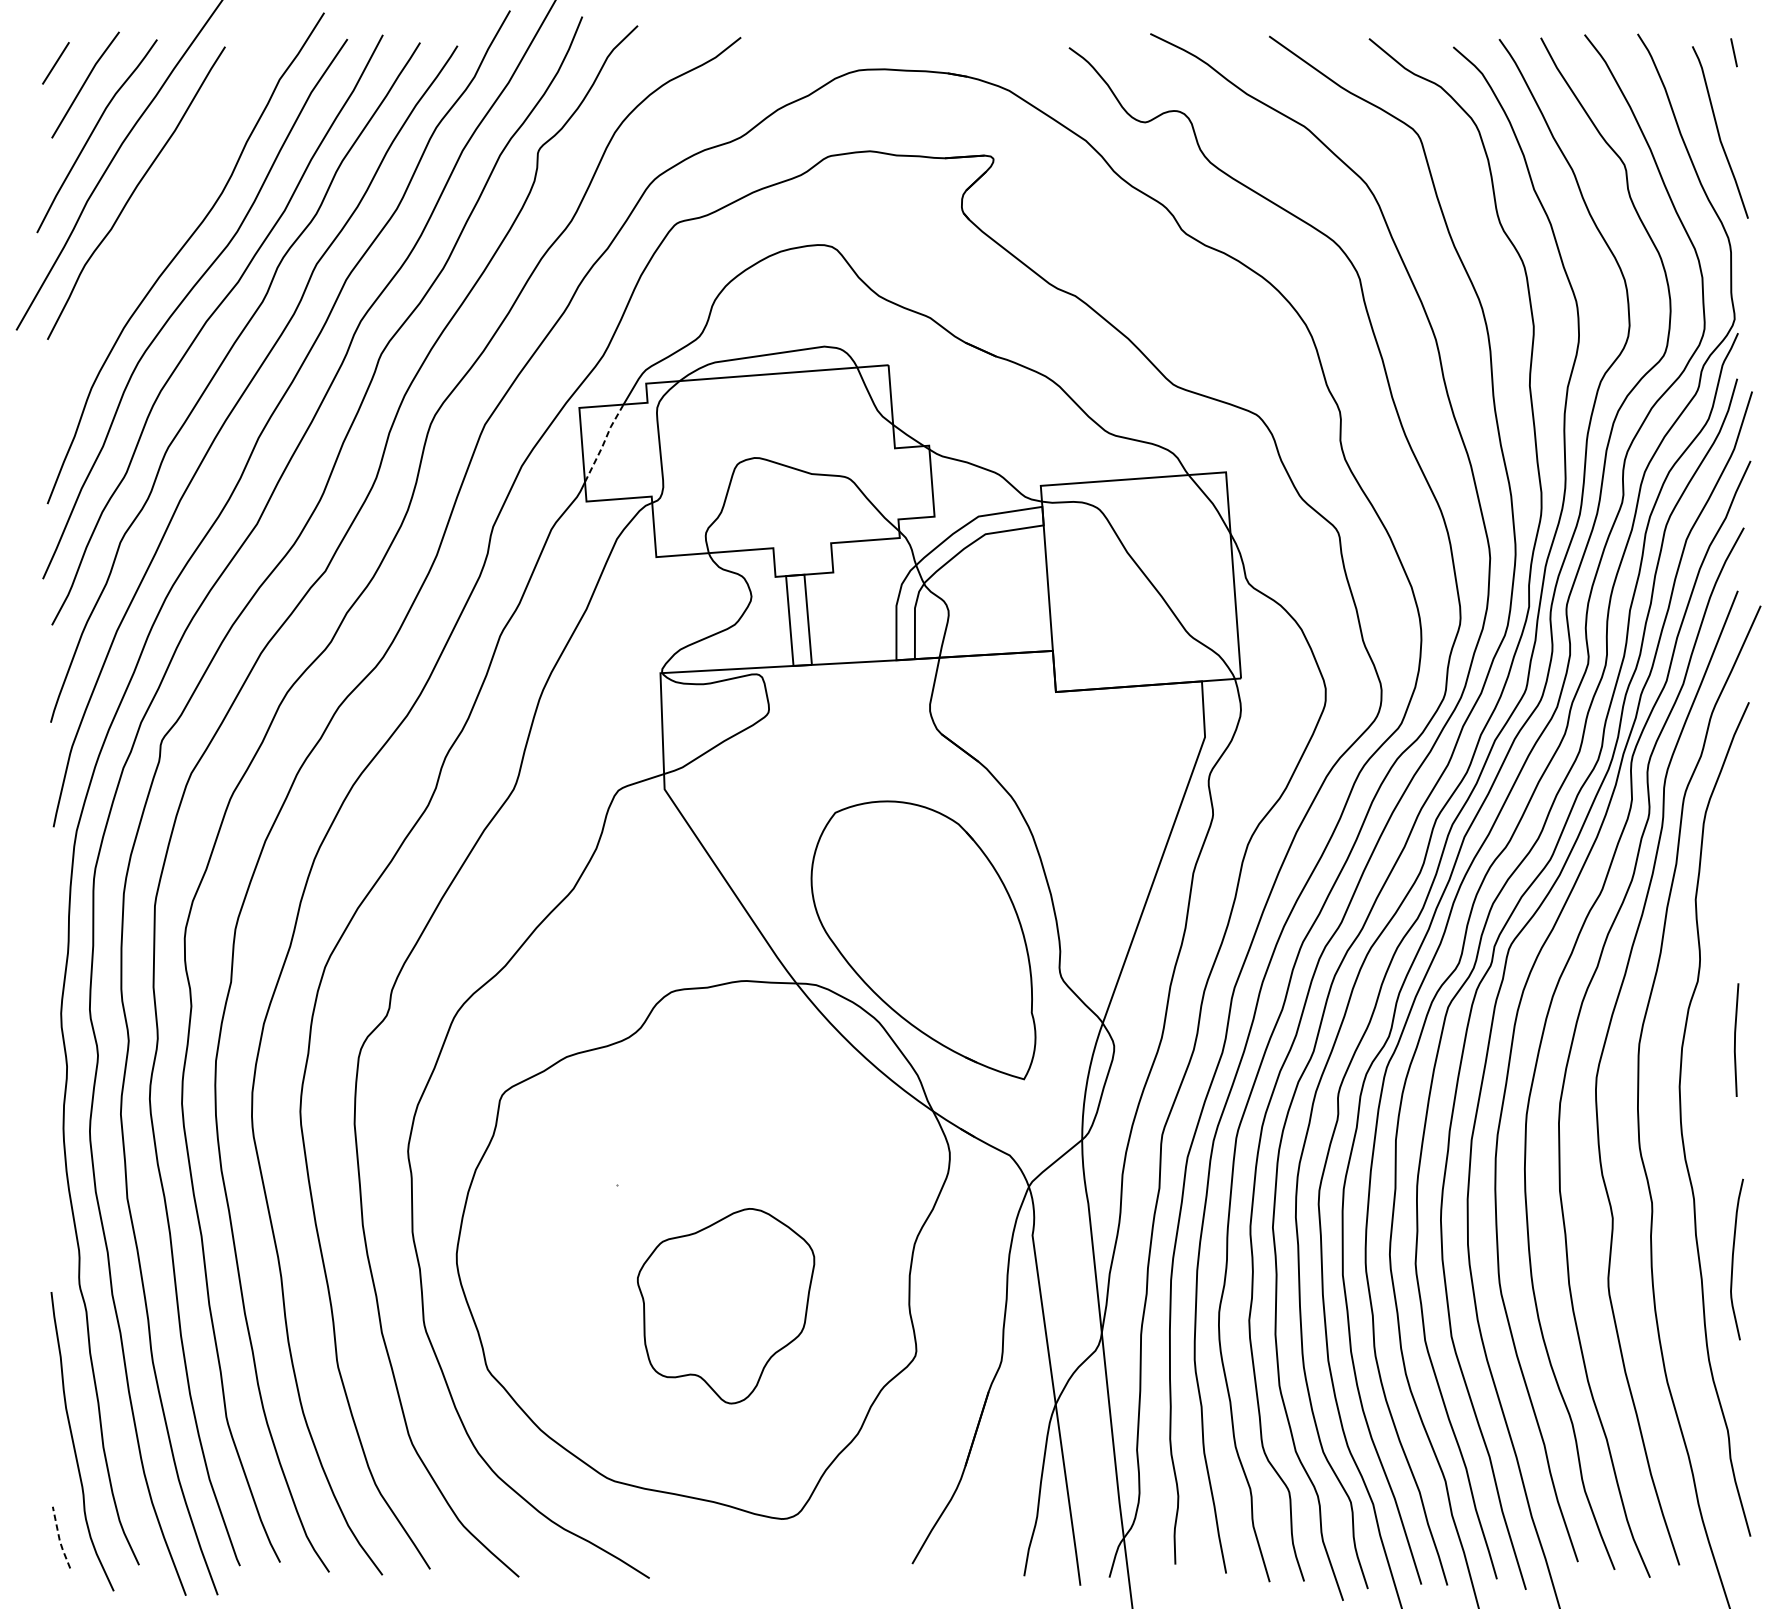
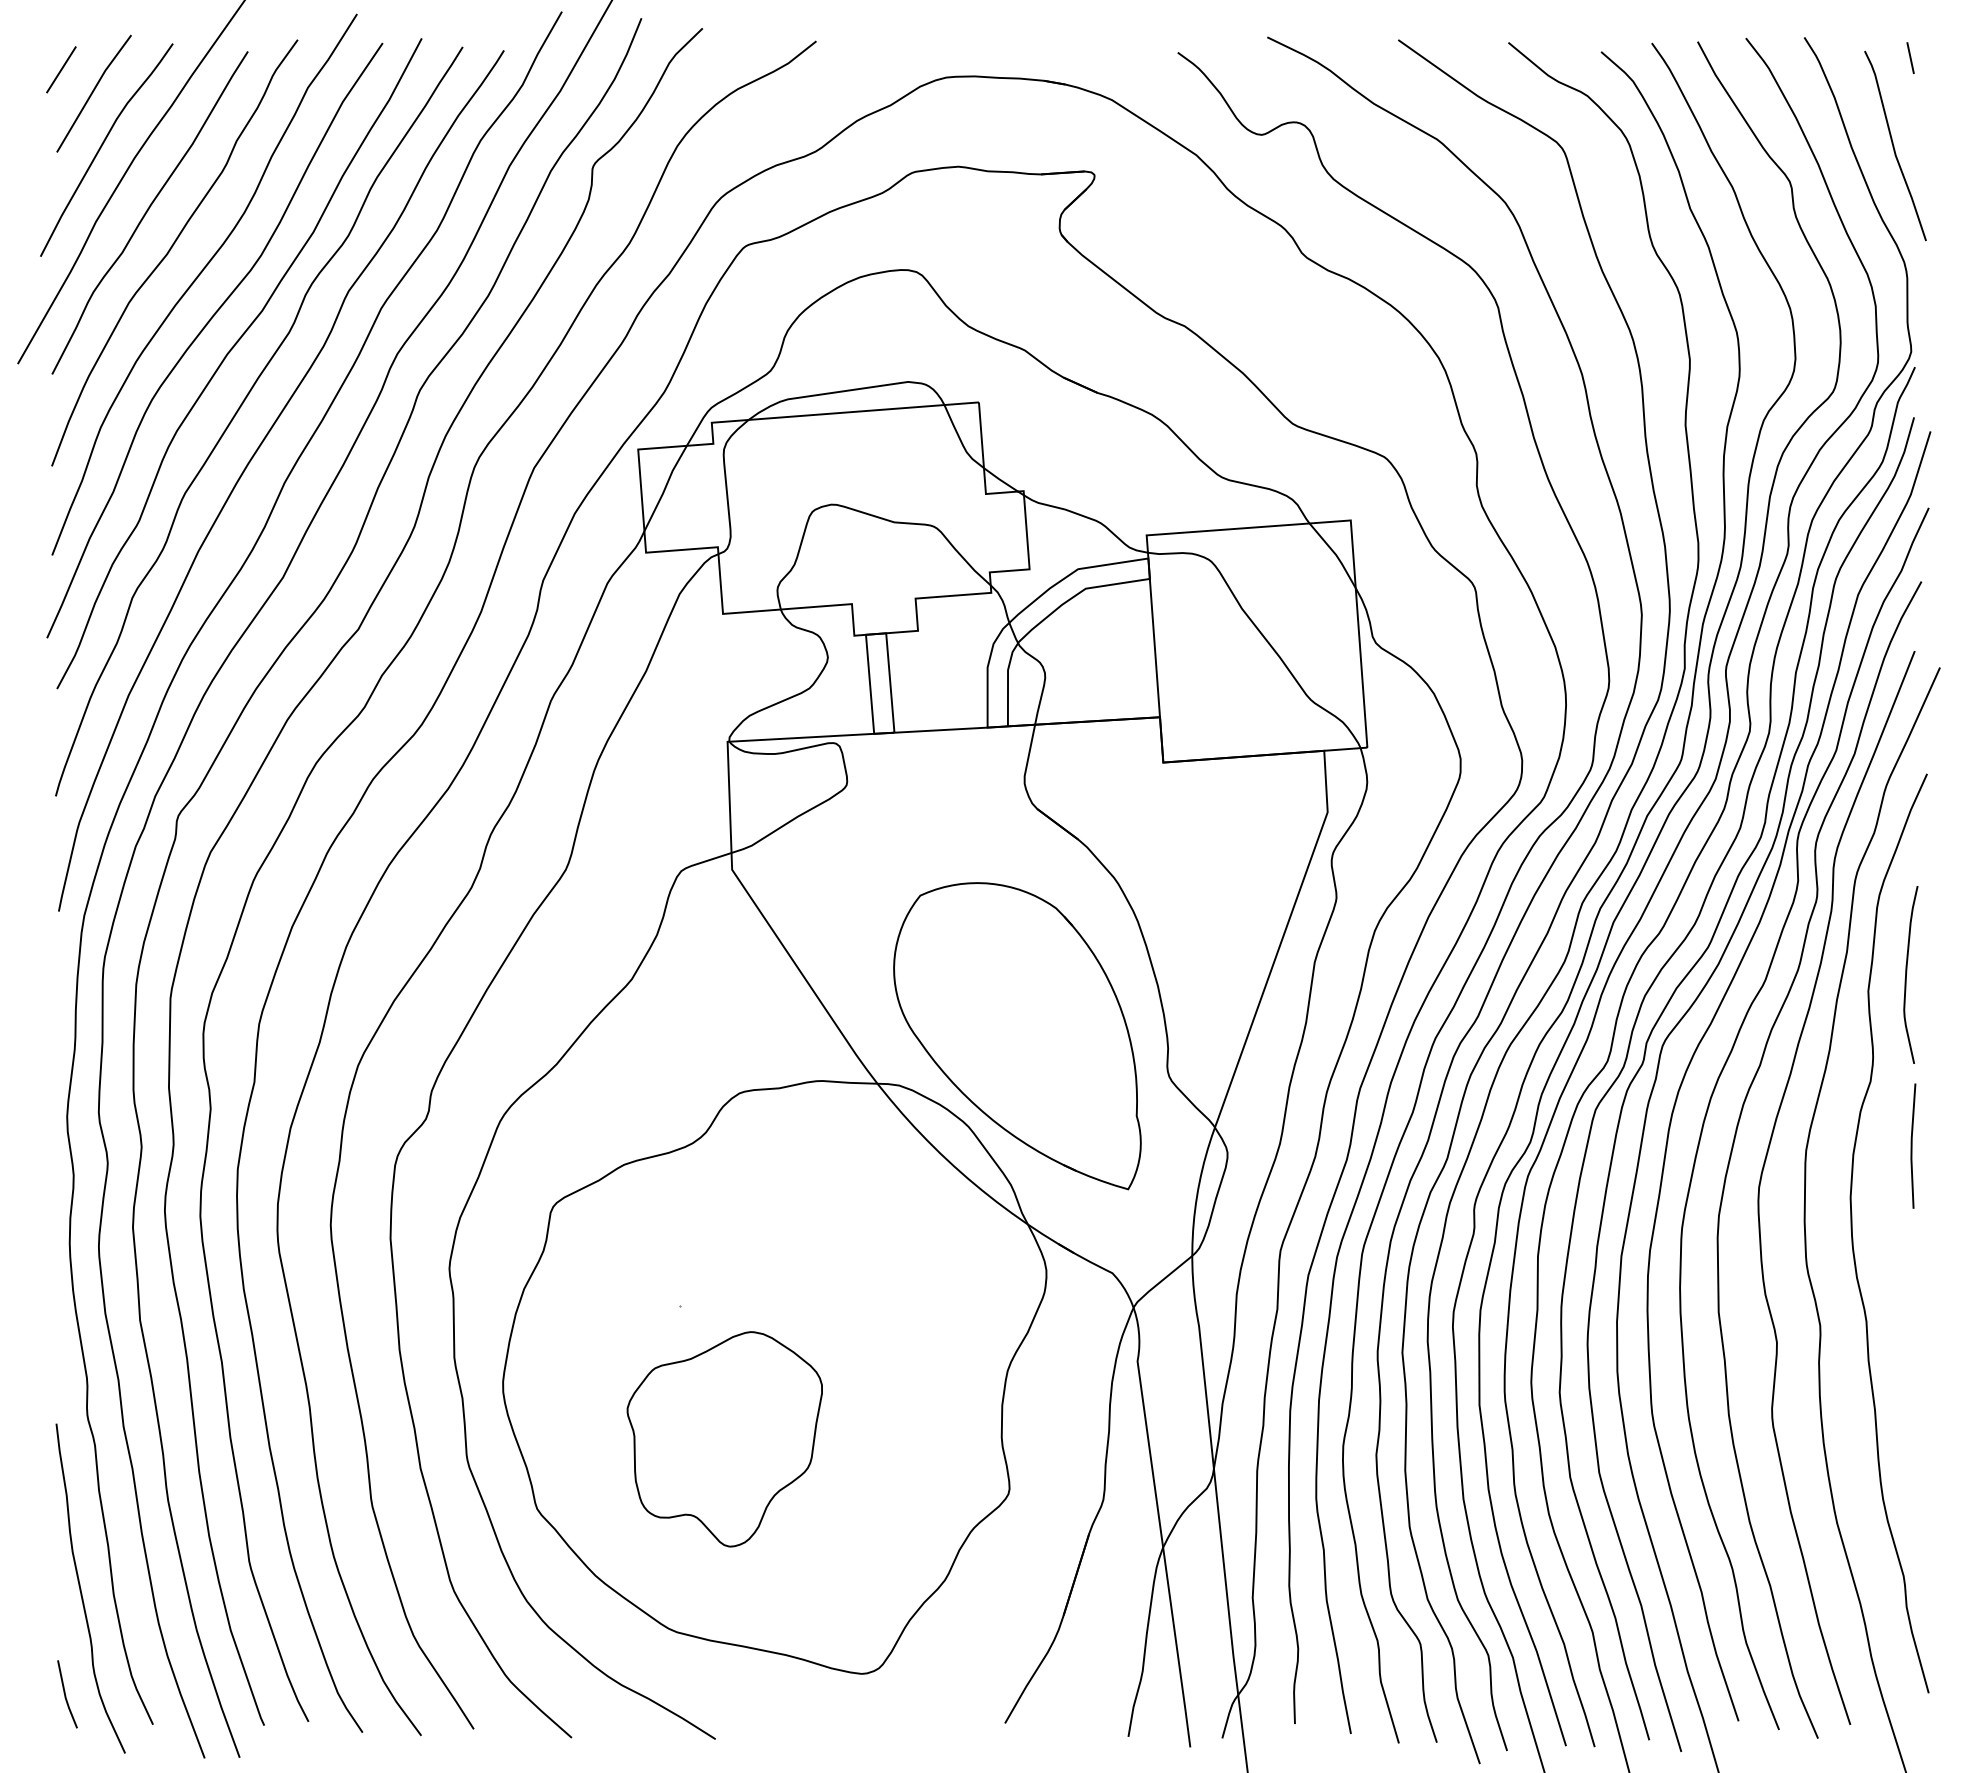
curve: (155, 226) -> (171, 249), added
line: (604, 443) -> (665, 488), dashed -> solid
curve: (1733, 1257) -> (1907, 972), moved
part: (725, 1306) -> (724, 1439), moved
line: (59, 1539) -> (65, 1696), dashed -> solid

